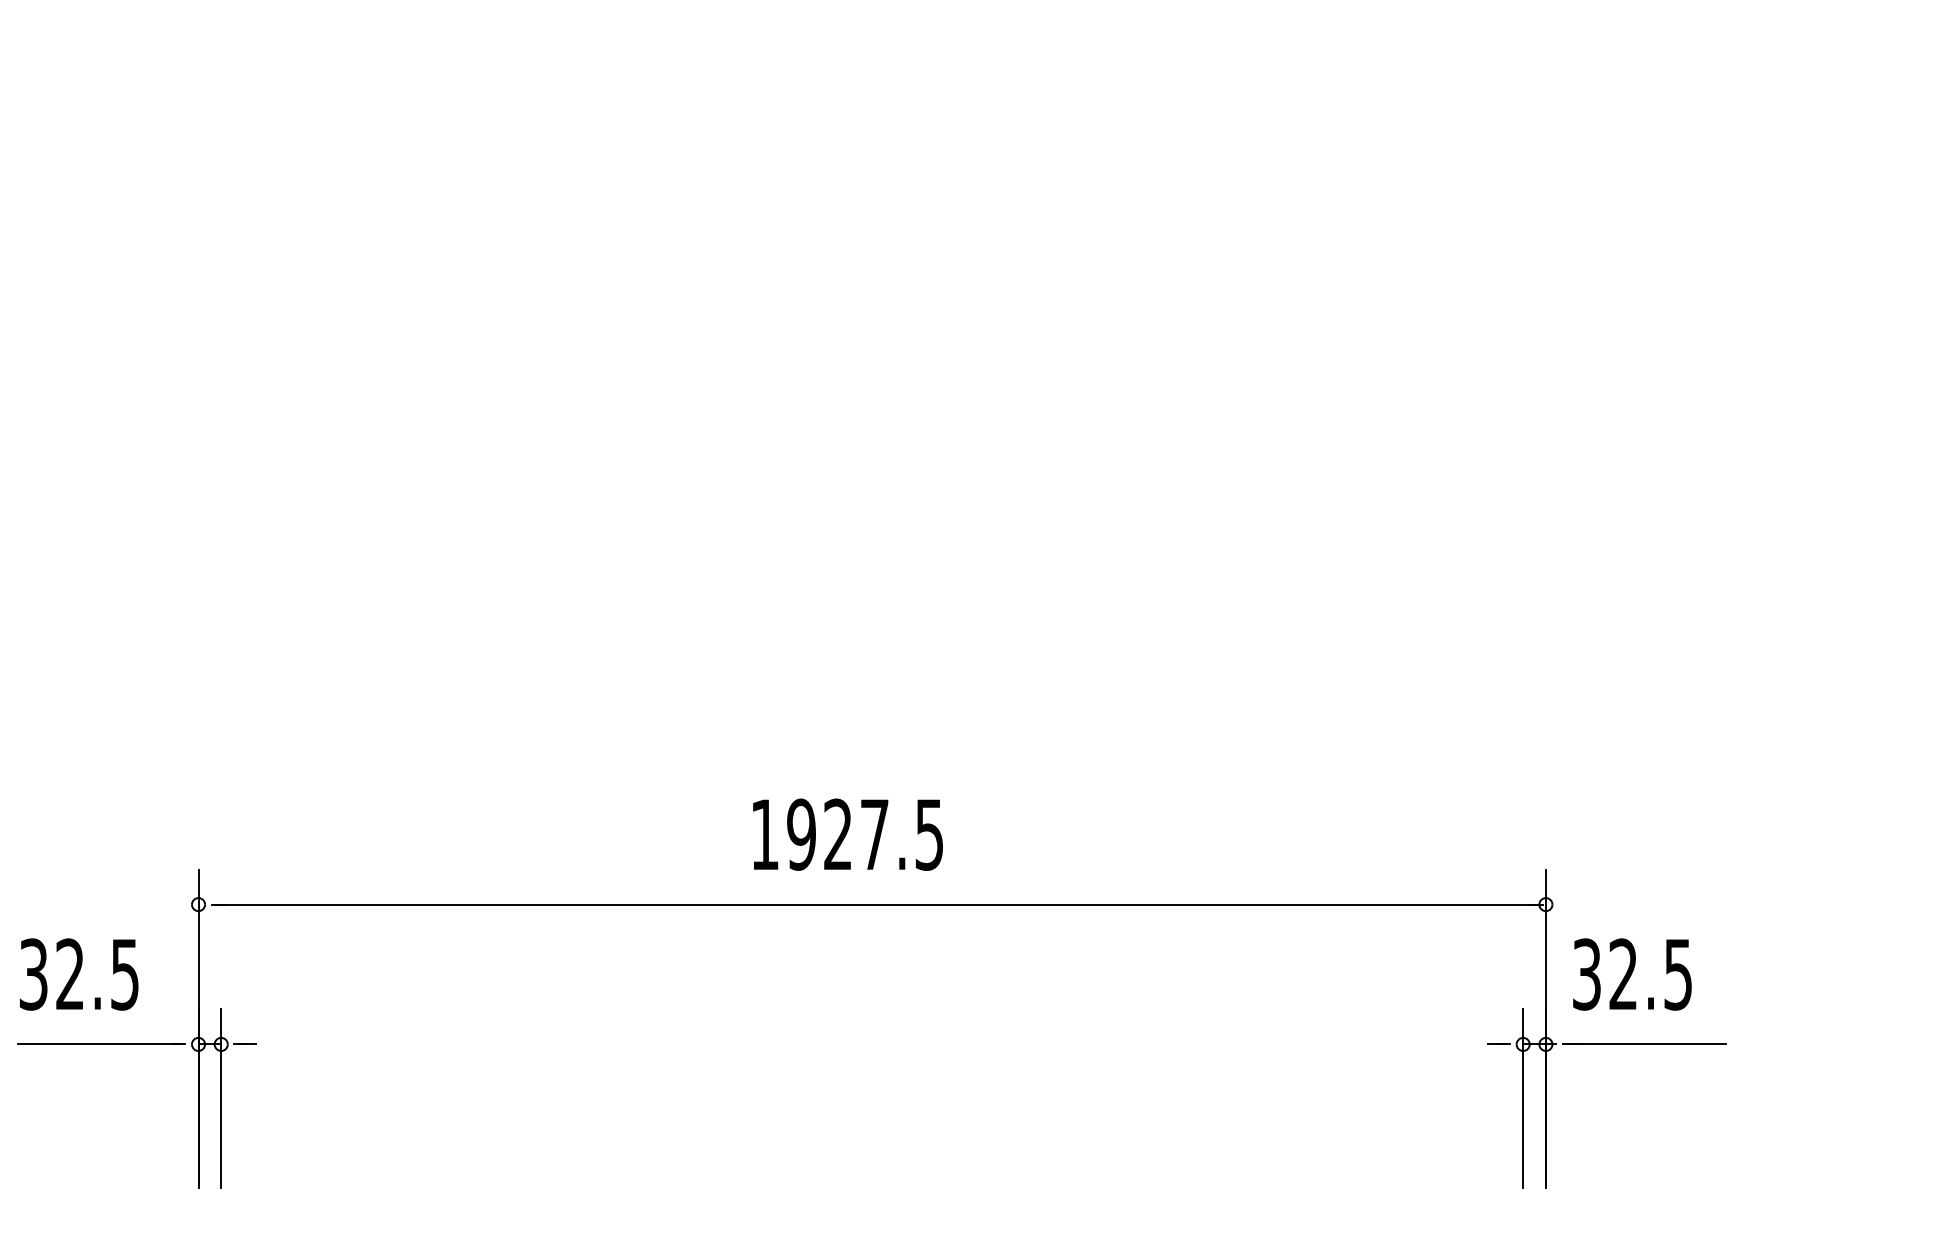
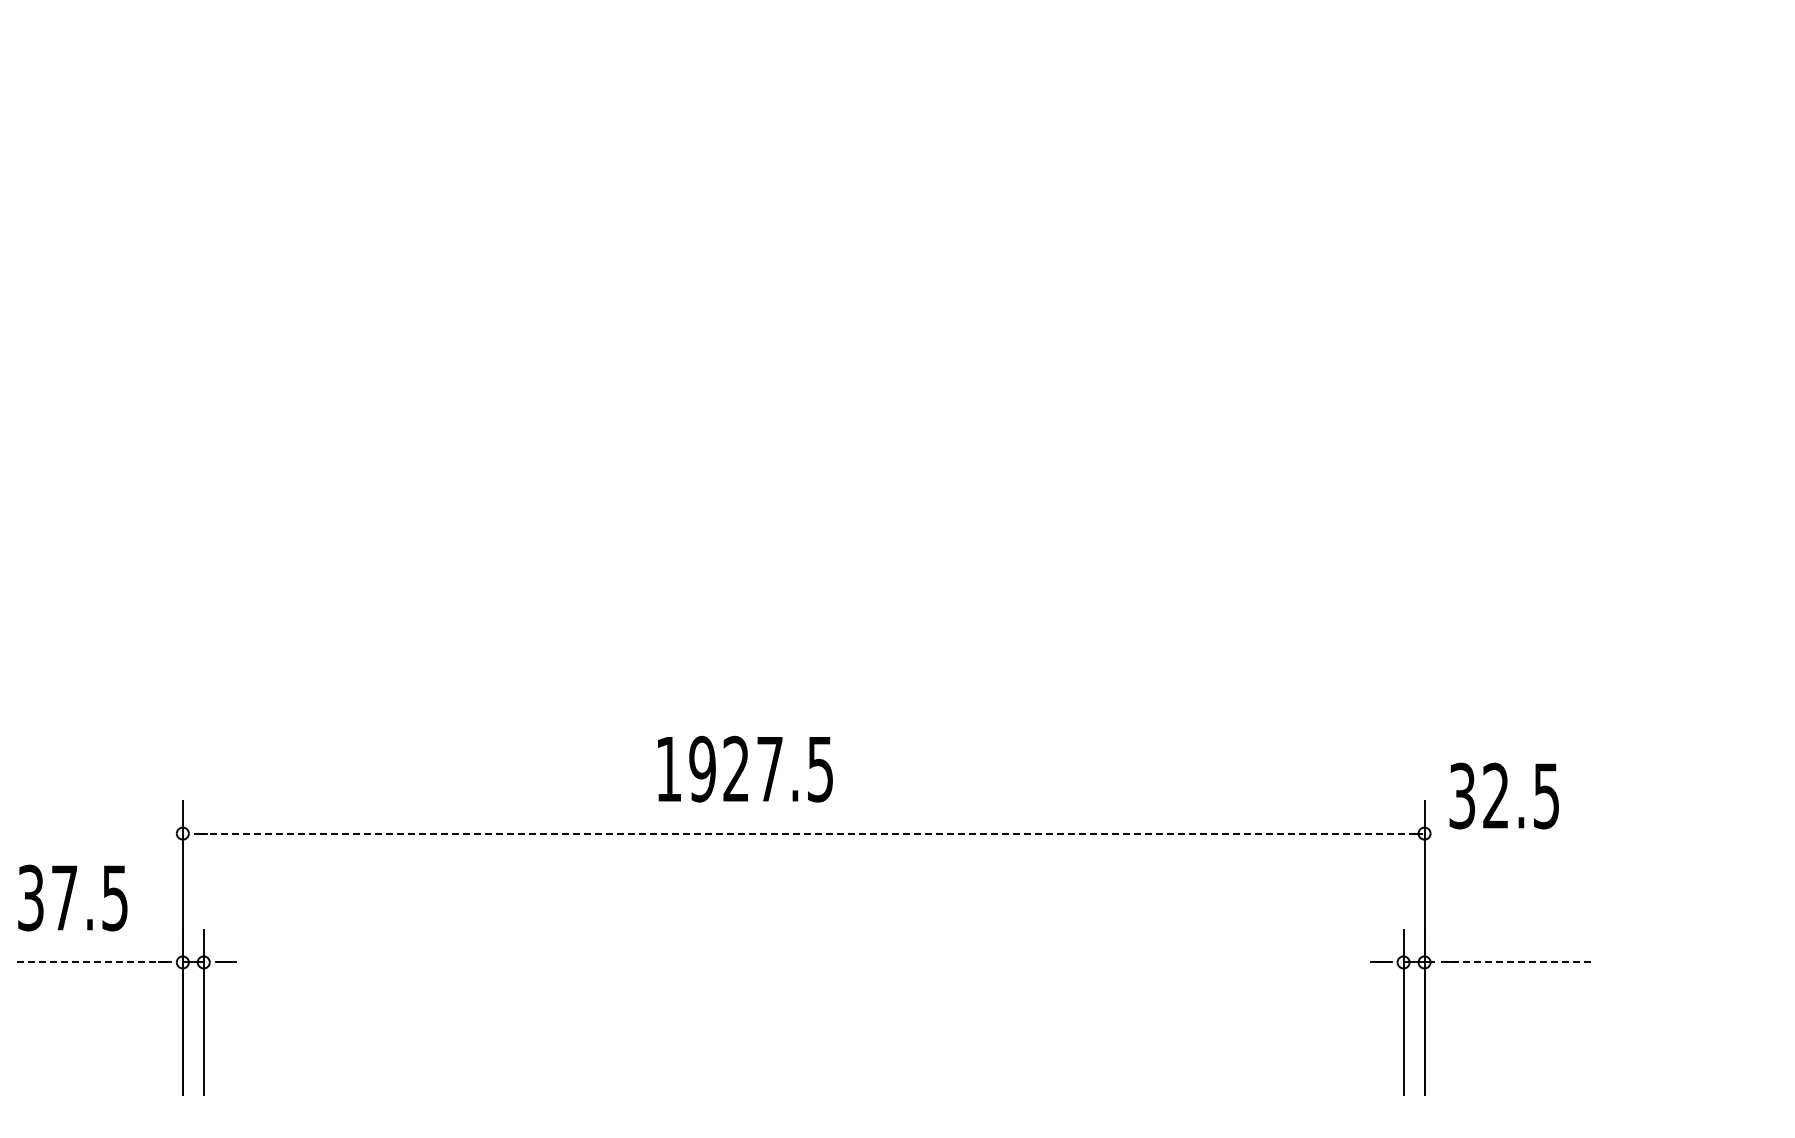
text: (848, 833) -> (745, 768), moved
line: (877, 904) -> (808, 833), solid -> dashed
text: (70, 973) -> (64, 897), 32.5 -> 37.5
text: (1631, 973) -> (1503, 795), moved
line: (99, 1044) -> (91, 962), solid -> dashed
line: (1645, 1044) -> (1516, 962), solid -> dashed

